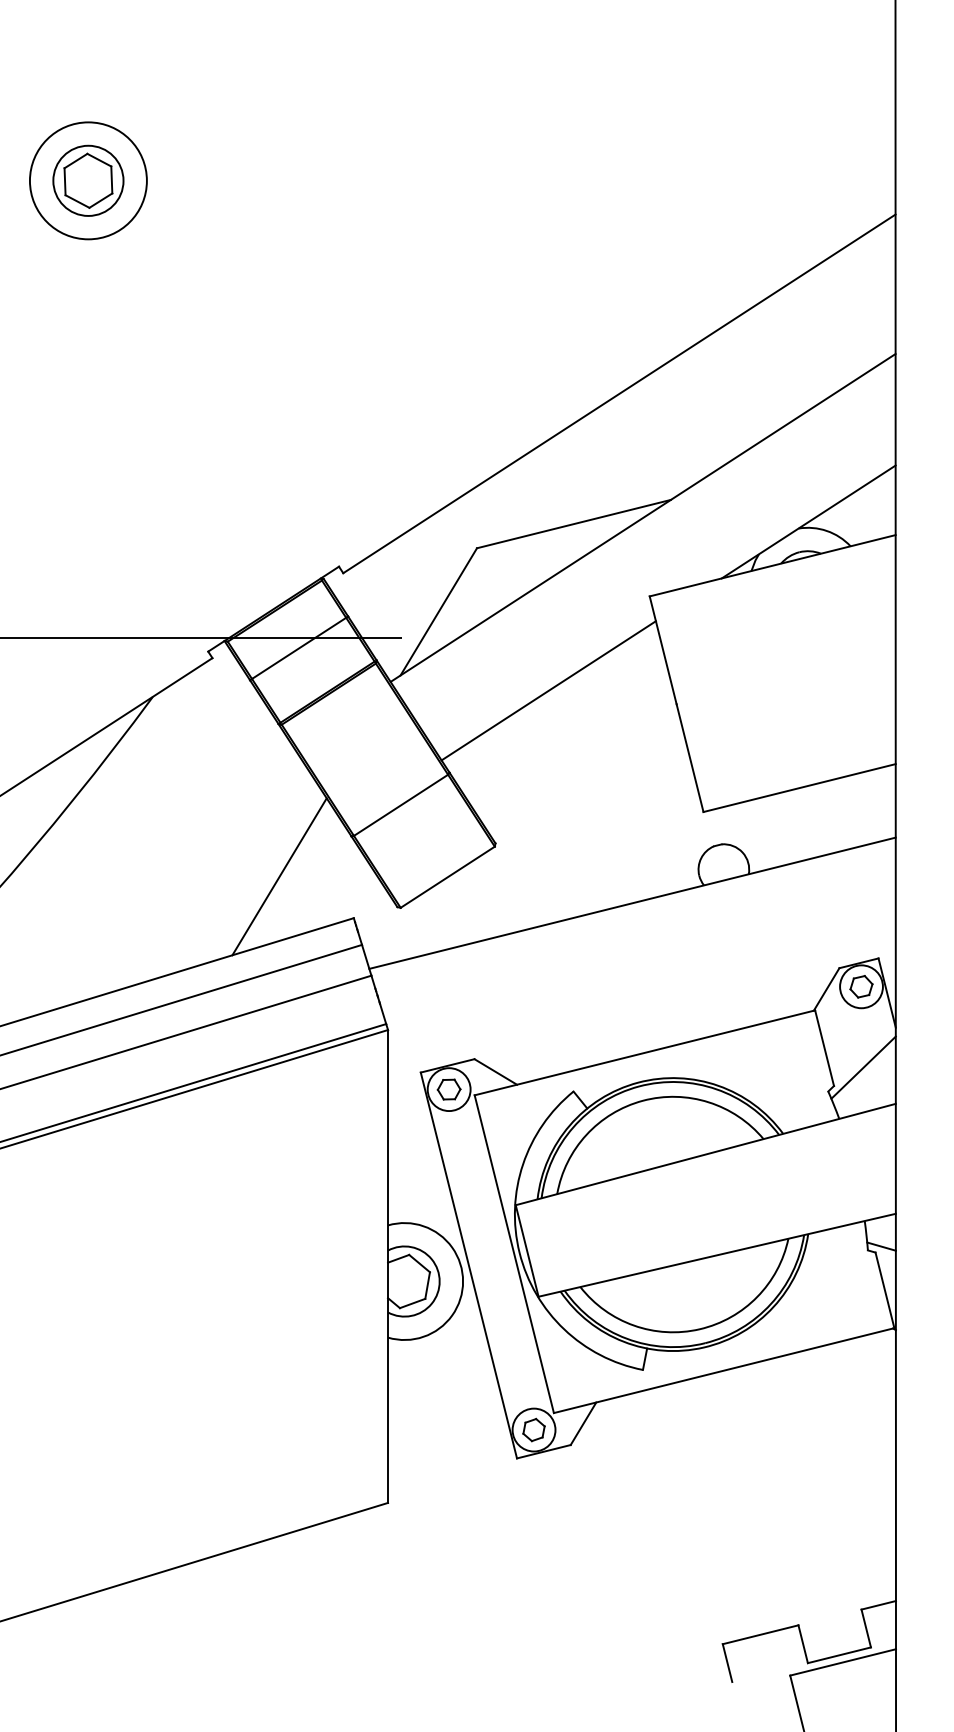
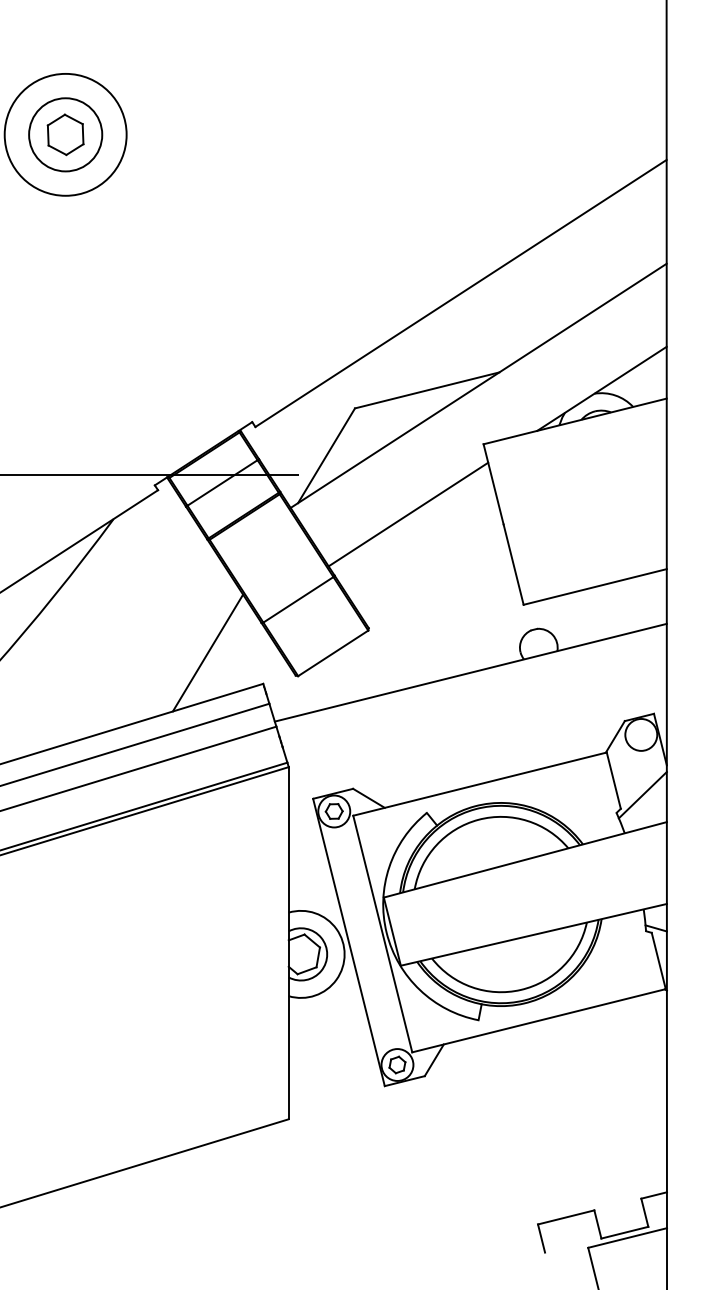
circle: (87, 180) -> (64, 134), size x1.4
circle: (88, 180) -> (65, 134), size x1.4
part: (861, 986) -> (641, 734), removed

